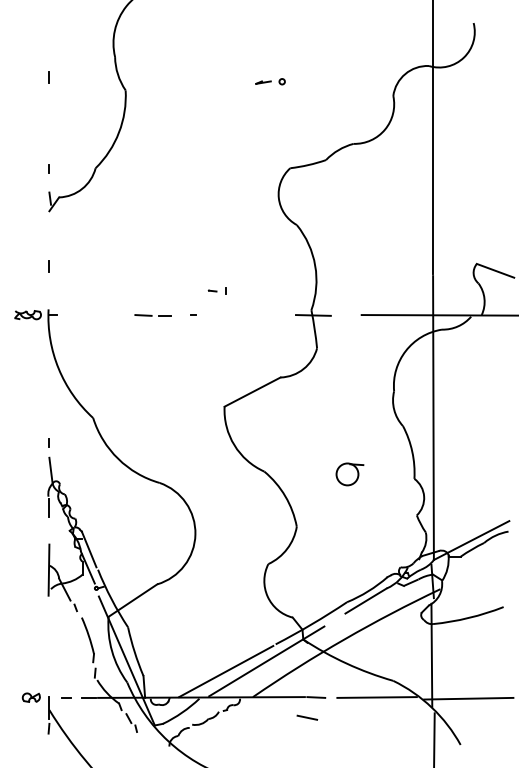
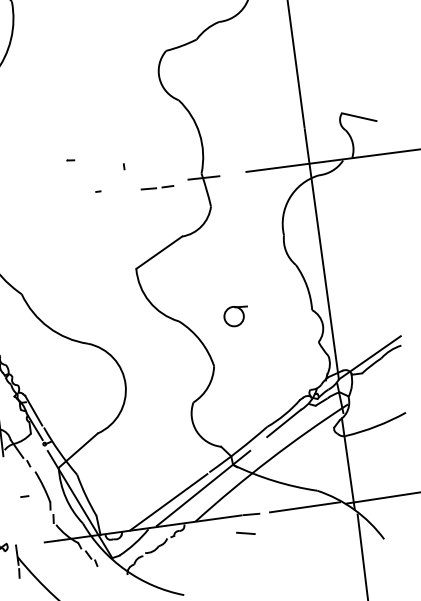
part: (212, 290) -> (70, 159), moved
line: (152, 315) -> (156, 187), moved
part: (349, 474) -> (235, 316), moved
line: (66, 697) -> (24, 496), moved

